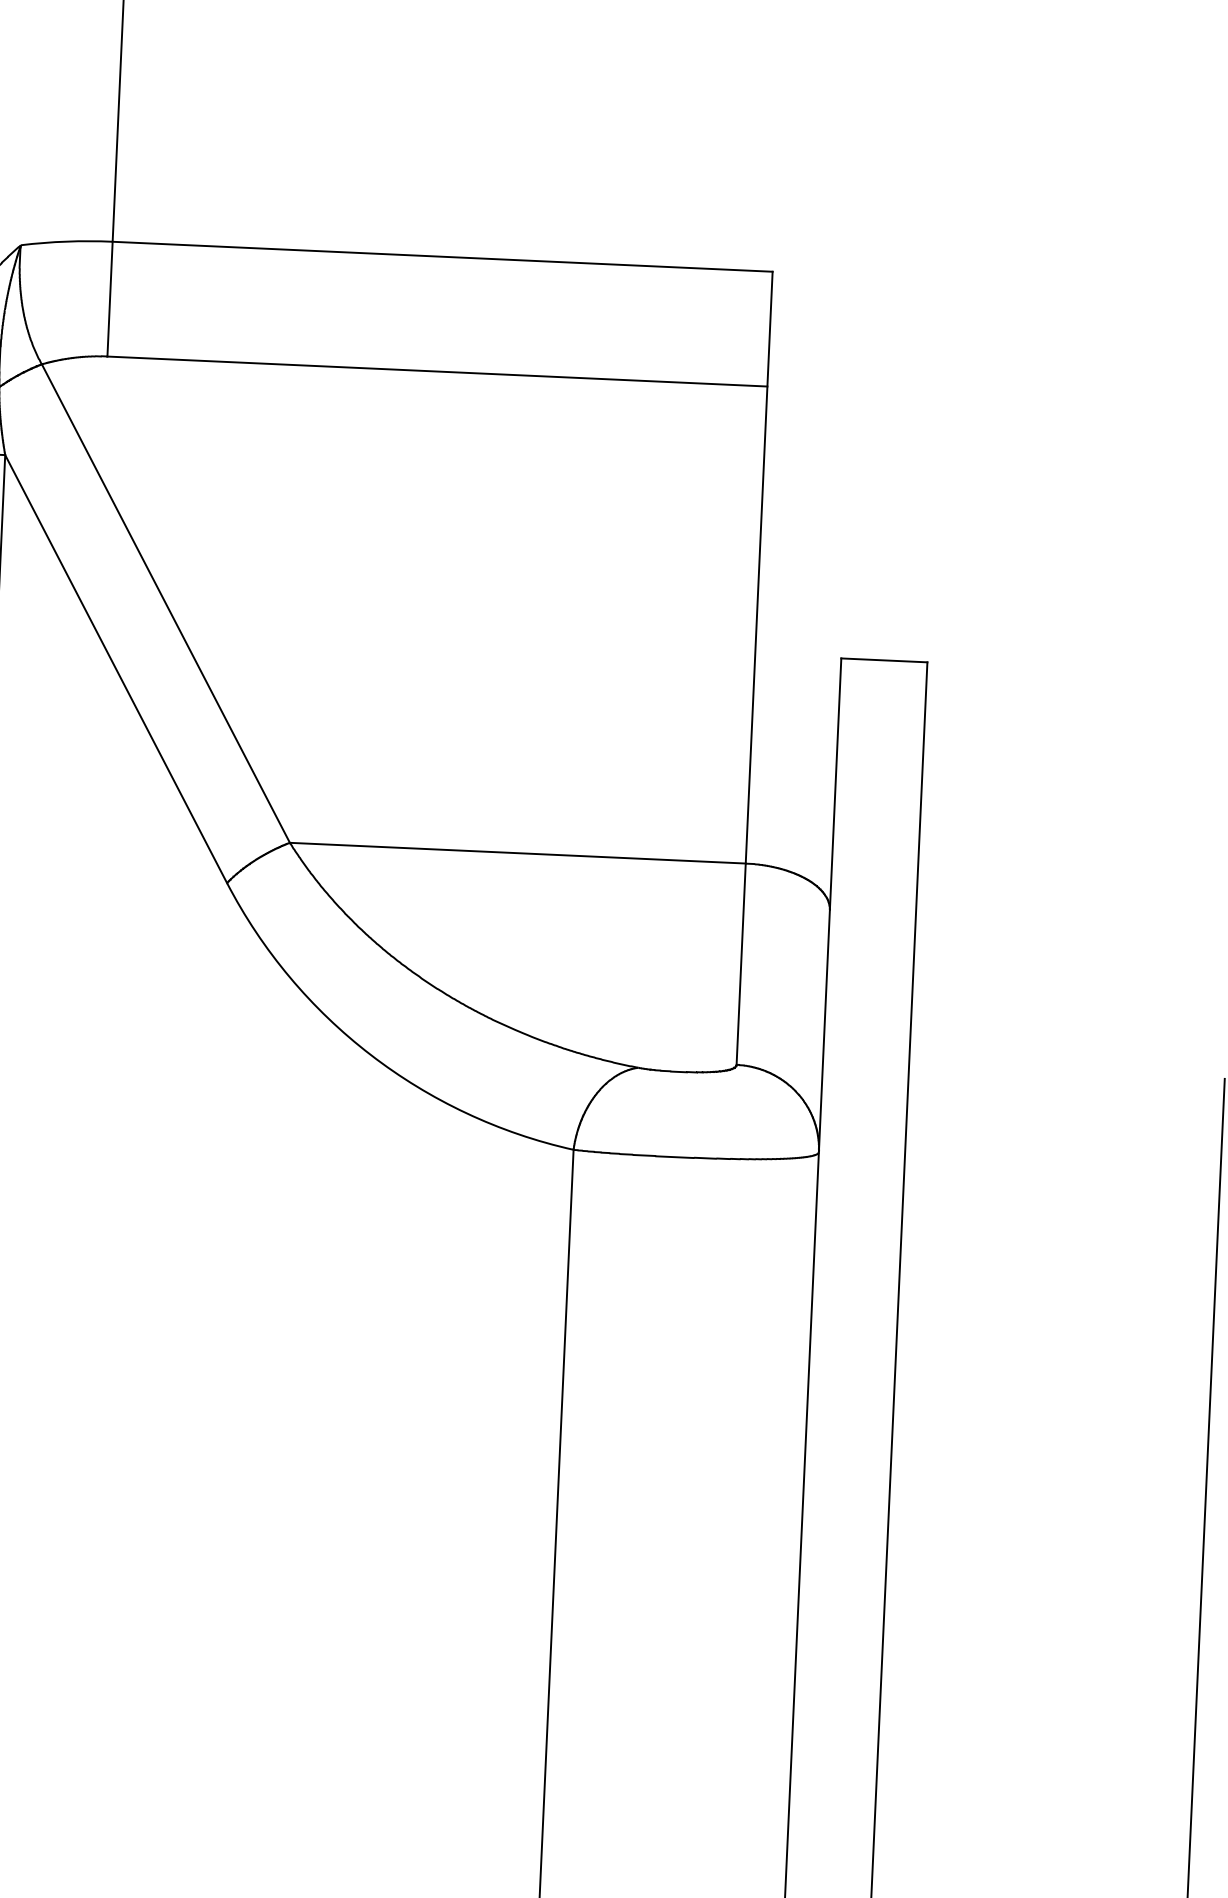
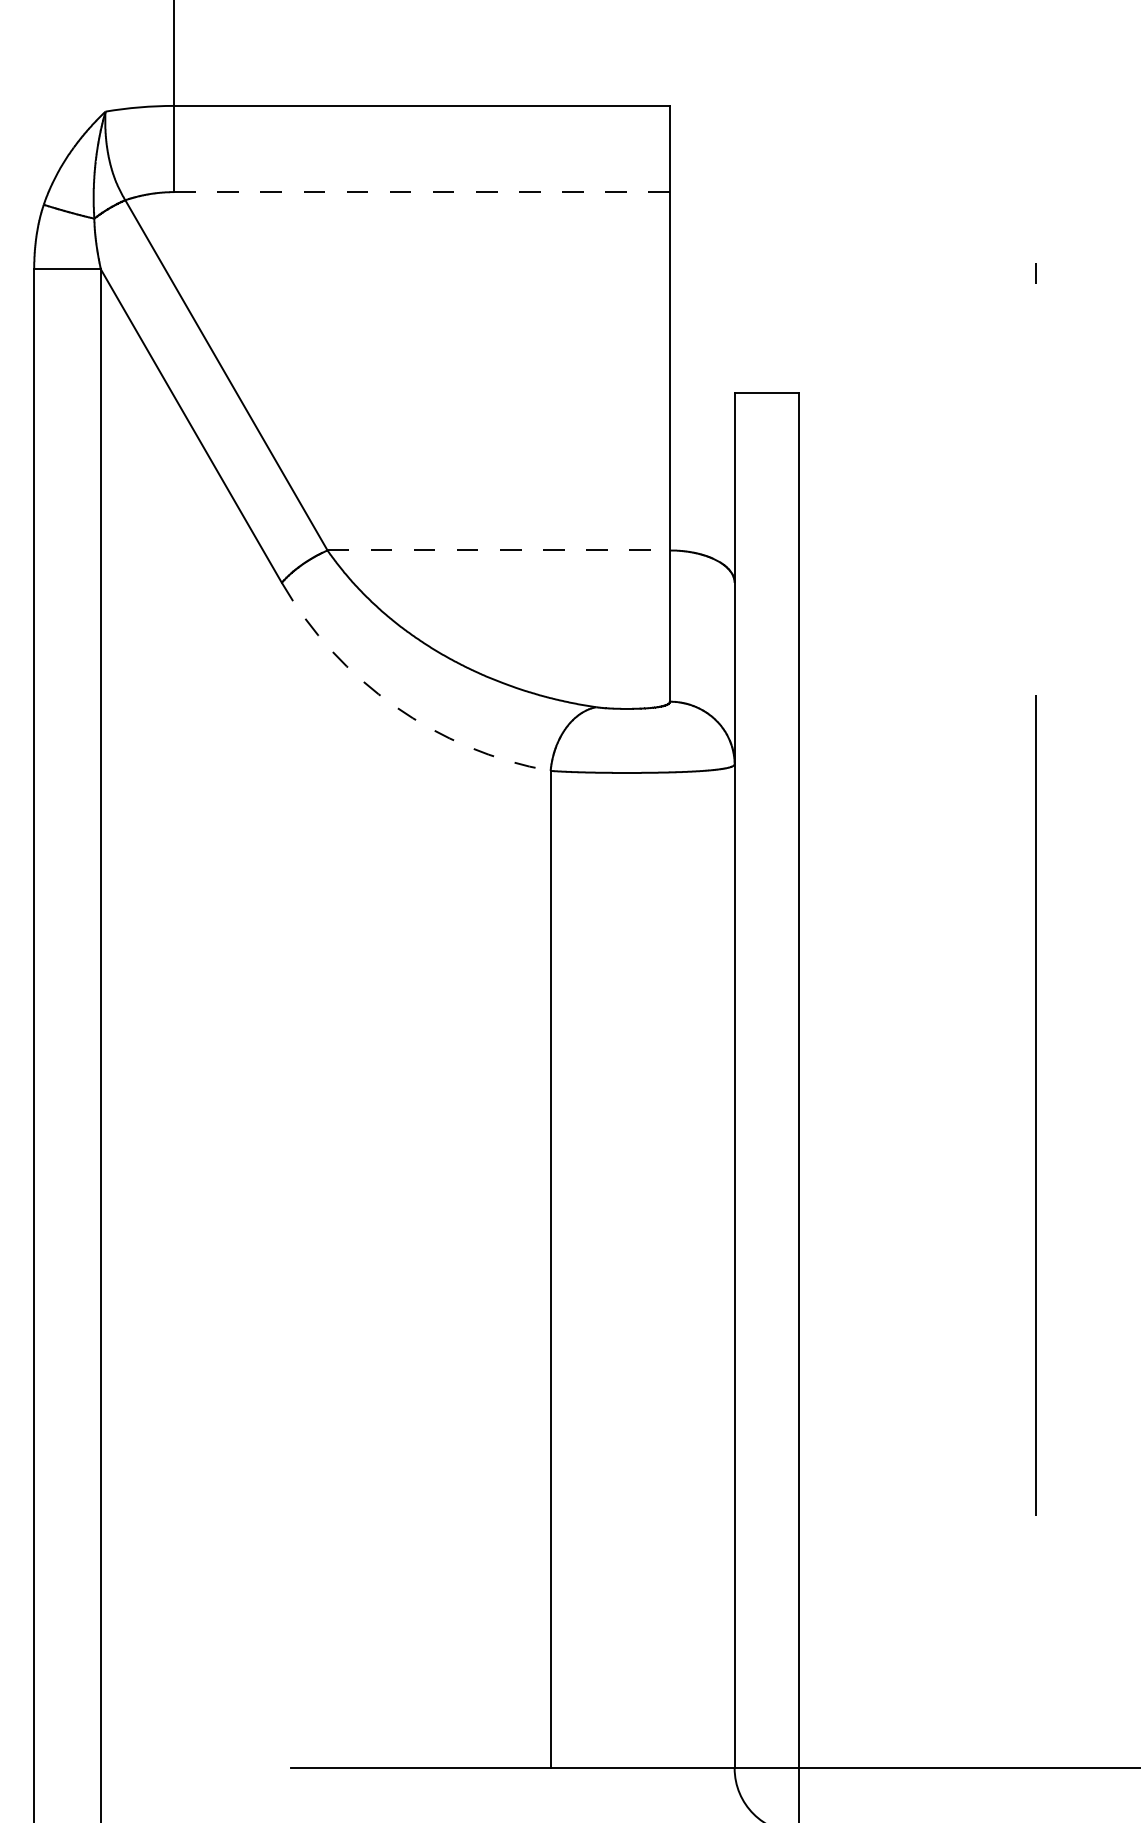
line: (437, 372) -> (422, 192), solid -> dashed
line: (518, 853) -> (499, 550), solid -> dashed
arc: (370, 1054) -> (395, 706), solid -> dashed

